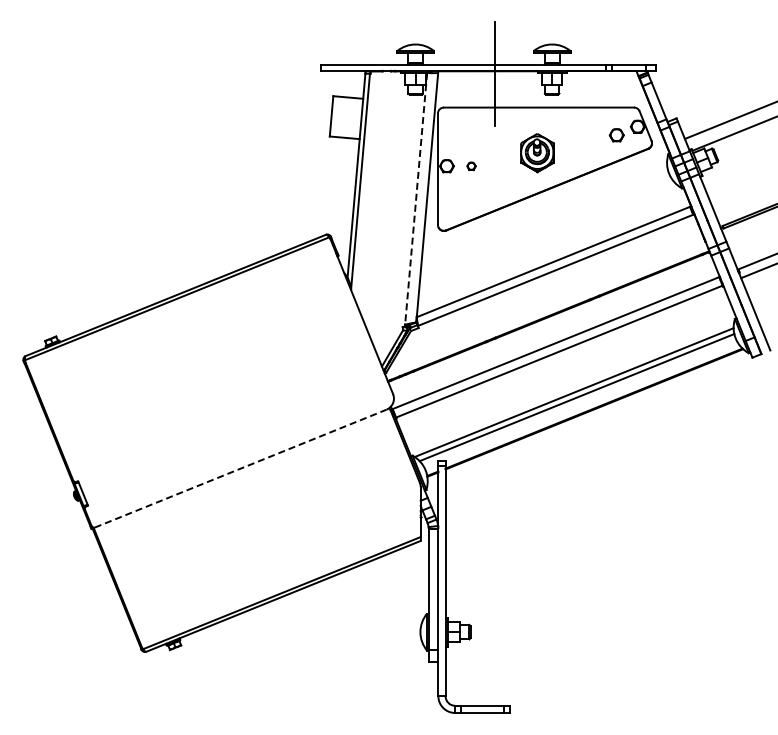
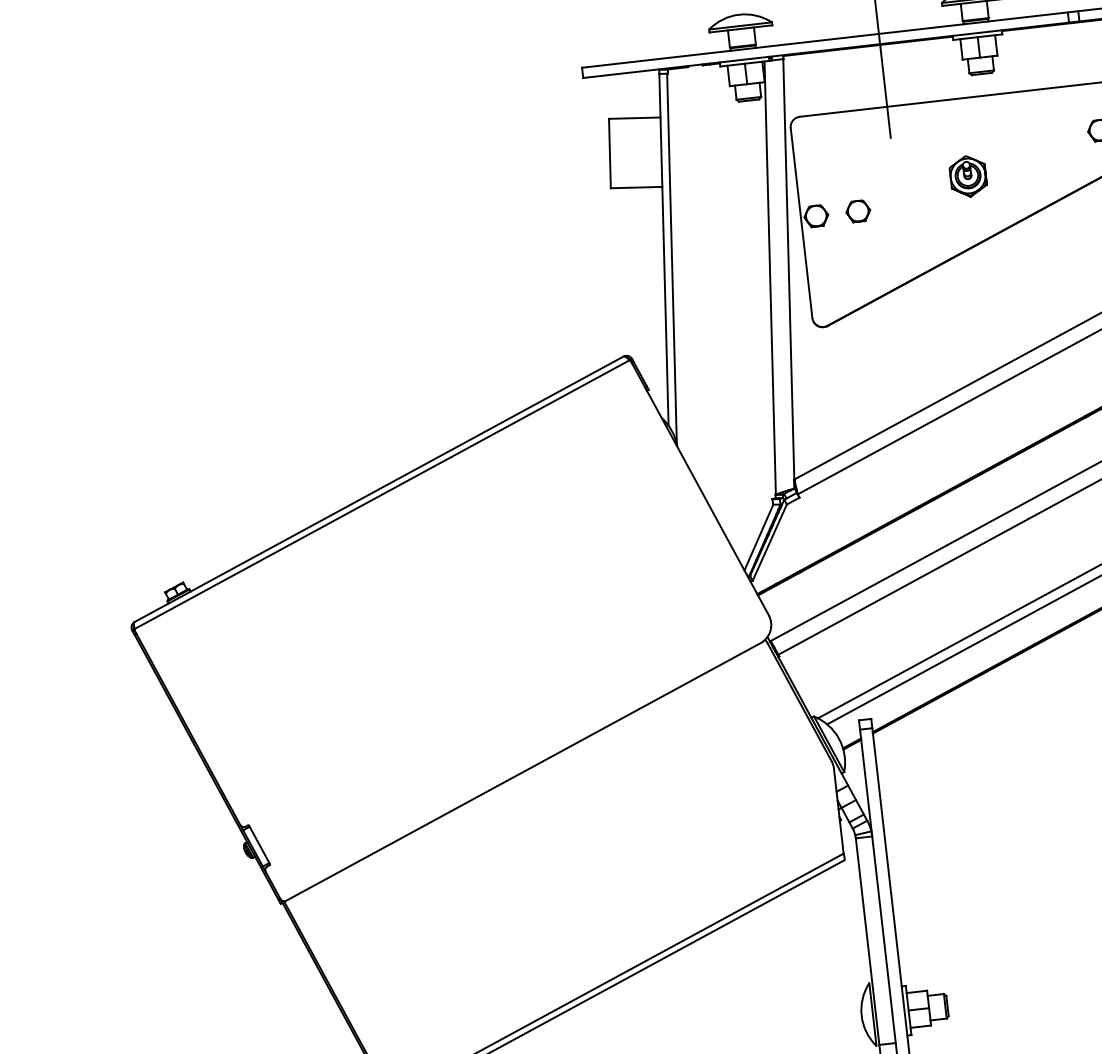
part: (537, 153) -> (968, 176), size x0.62
part: (471, 166) -> (858, 211), size x1.67
line: (416, 199) -> (770, 278), dashed -> solid
line: (241, 468) -> (524, 771), dashed -> solid

